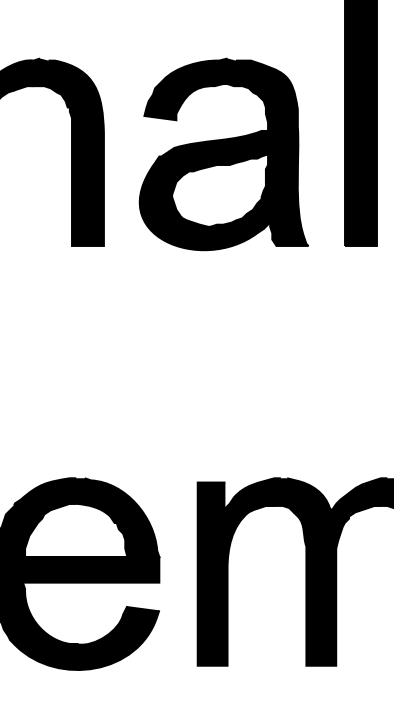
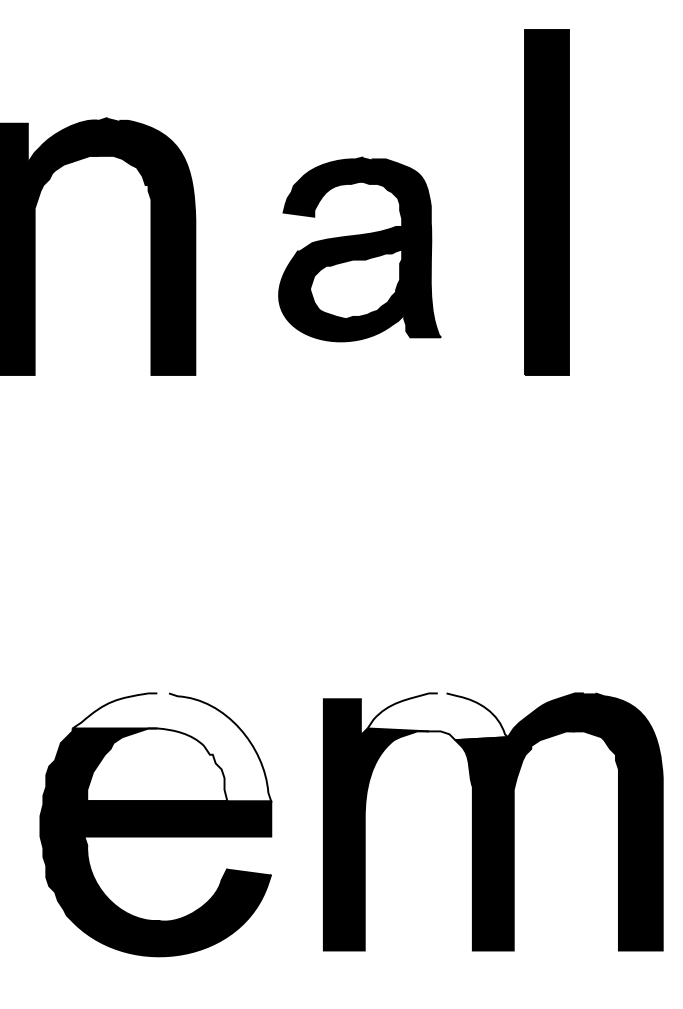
part: (223, 154) -> (359, 249), size x0.7
fill: (280, 495) -> (437, 716), removed
fill: (86, 517) -> (171, 747), removed

